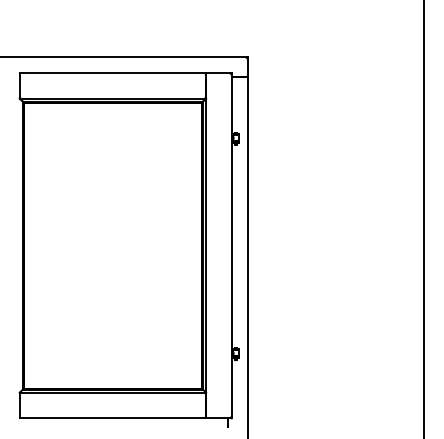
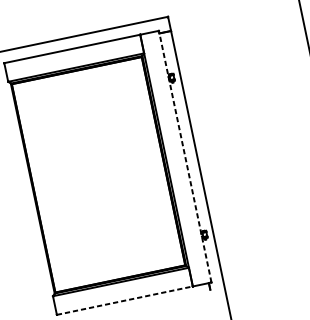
line: (231, 245) -> (184, 156), solid -> dashed
line: (113, 418) -> (125, 300), solid -> dashed

